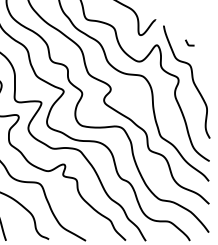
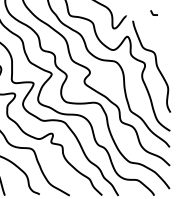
curve: (188, 43) -> (153, 13), moved

